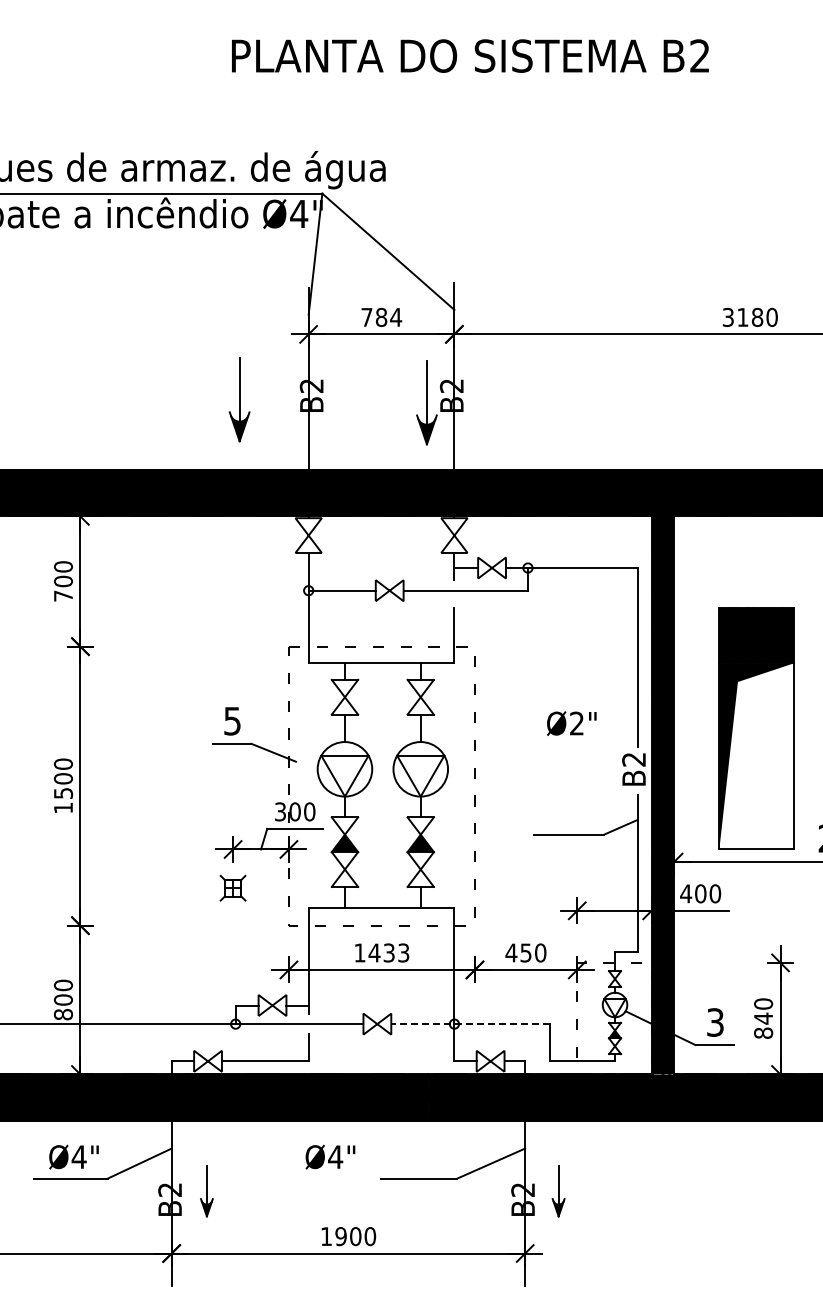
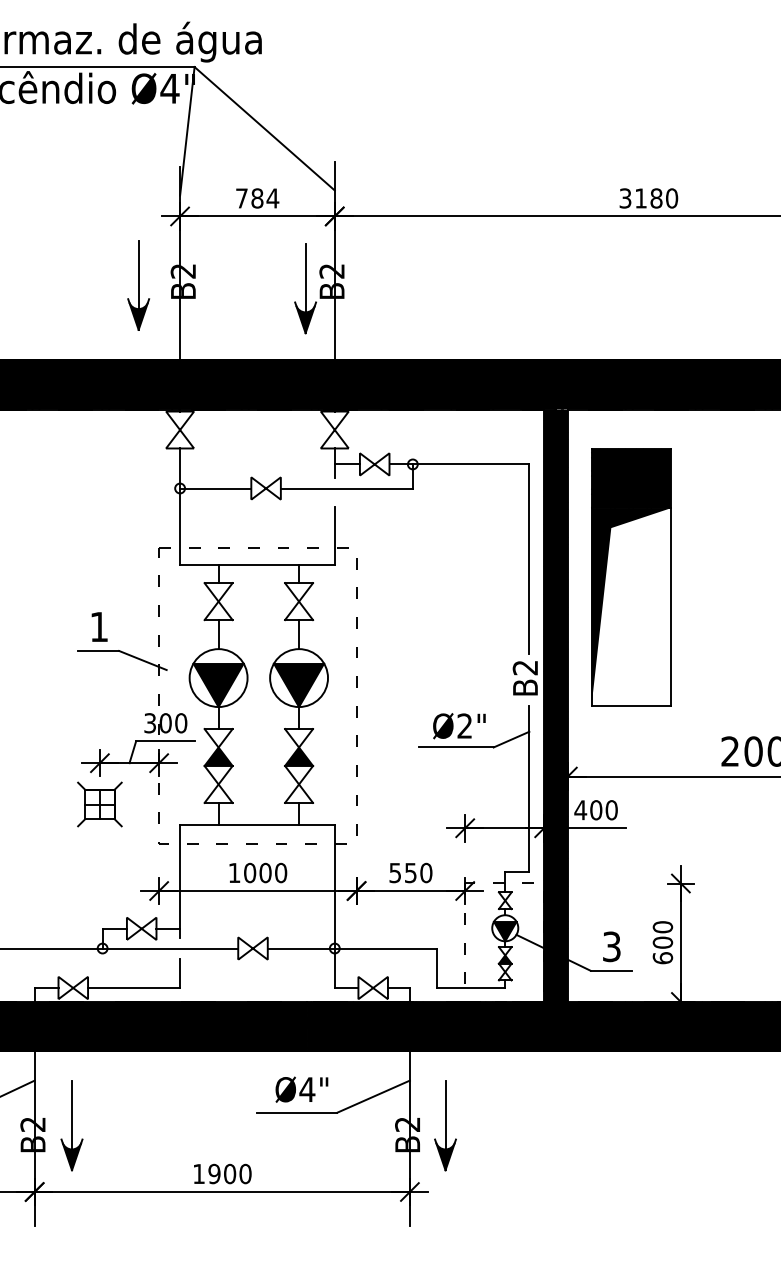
part: (239, 399) -> (138, 285), moved
text: (232, 721) -> (99, 627), 5 -> 1
text: (571, 723) -> (459, 726), moved
part: (756, 728) -> (631, 577), moved
fill: (344, 775) -> (218, 684), added
fill: (420, 775) -> (298, 684), added
part: (232, 887) -> (99, 803), size x1.67
text: (388, 952) -> (264, 872), 1433 -> 1000
text: (511, 952) -> (395, 872), 450 -> 550
fill: (614, 1007) -> (504, 930), added
line: (470, 1024) -> (351, 948), dashed -> solid
text: (763, 1025) -> (662, 949), 840 -> 600
text: (330, 1156) -> (301, 1089), moved
part: (206, 1191) -> (71, 1126), size x1.67
part: (558, 1191) -> (445, 1126), size x1.67

